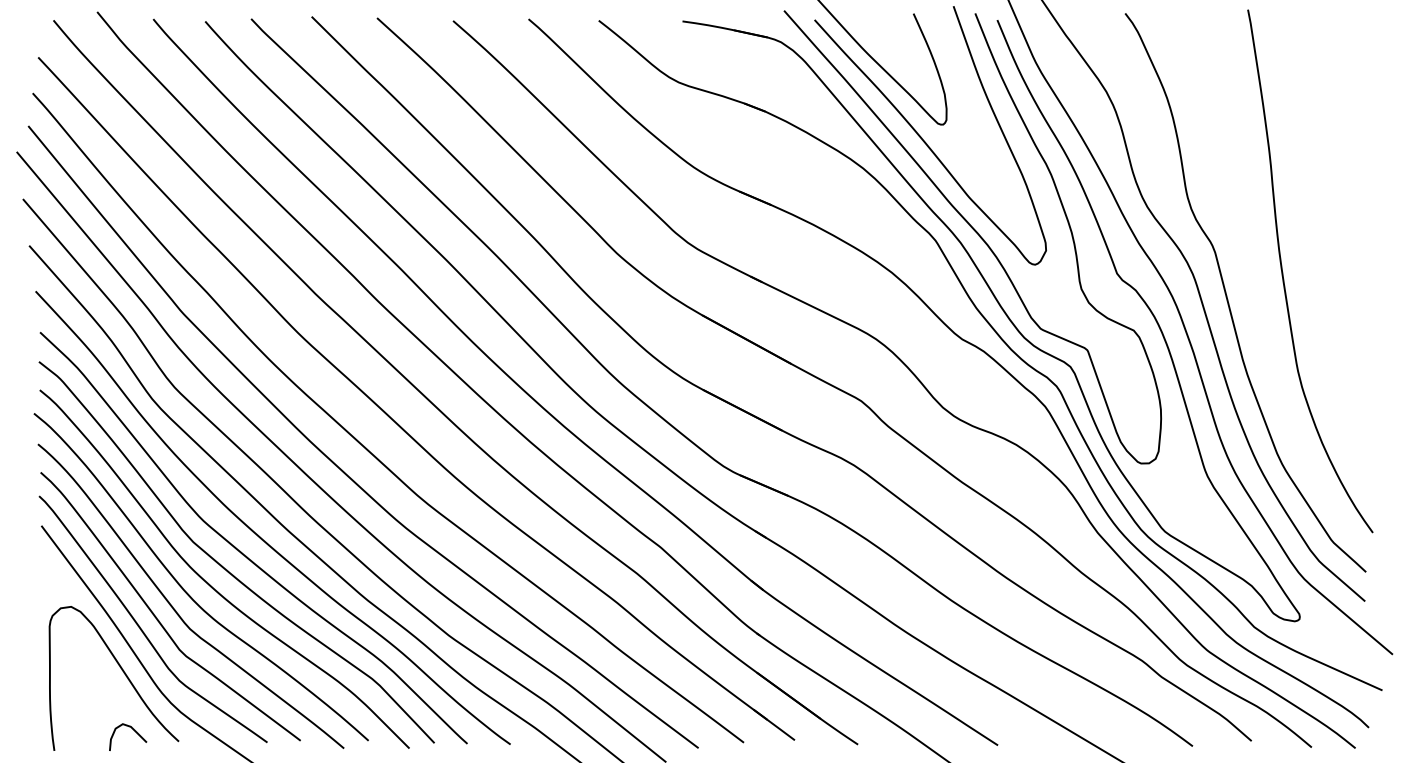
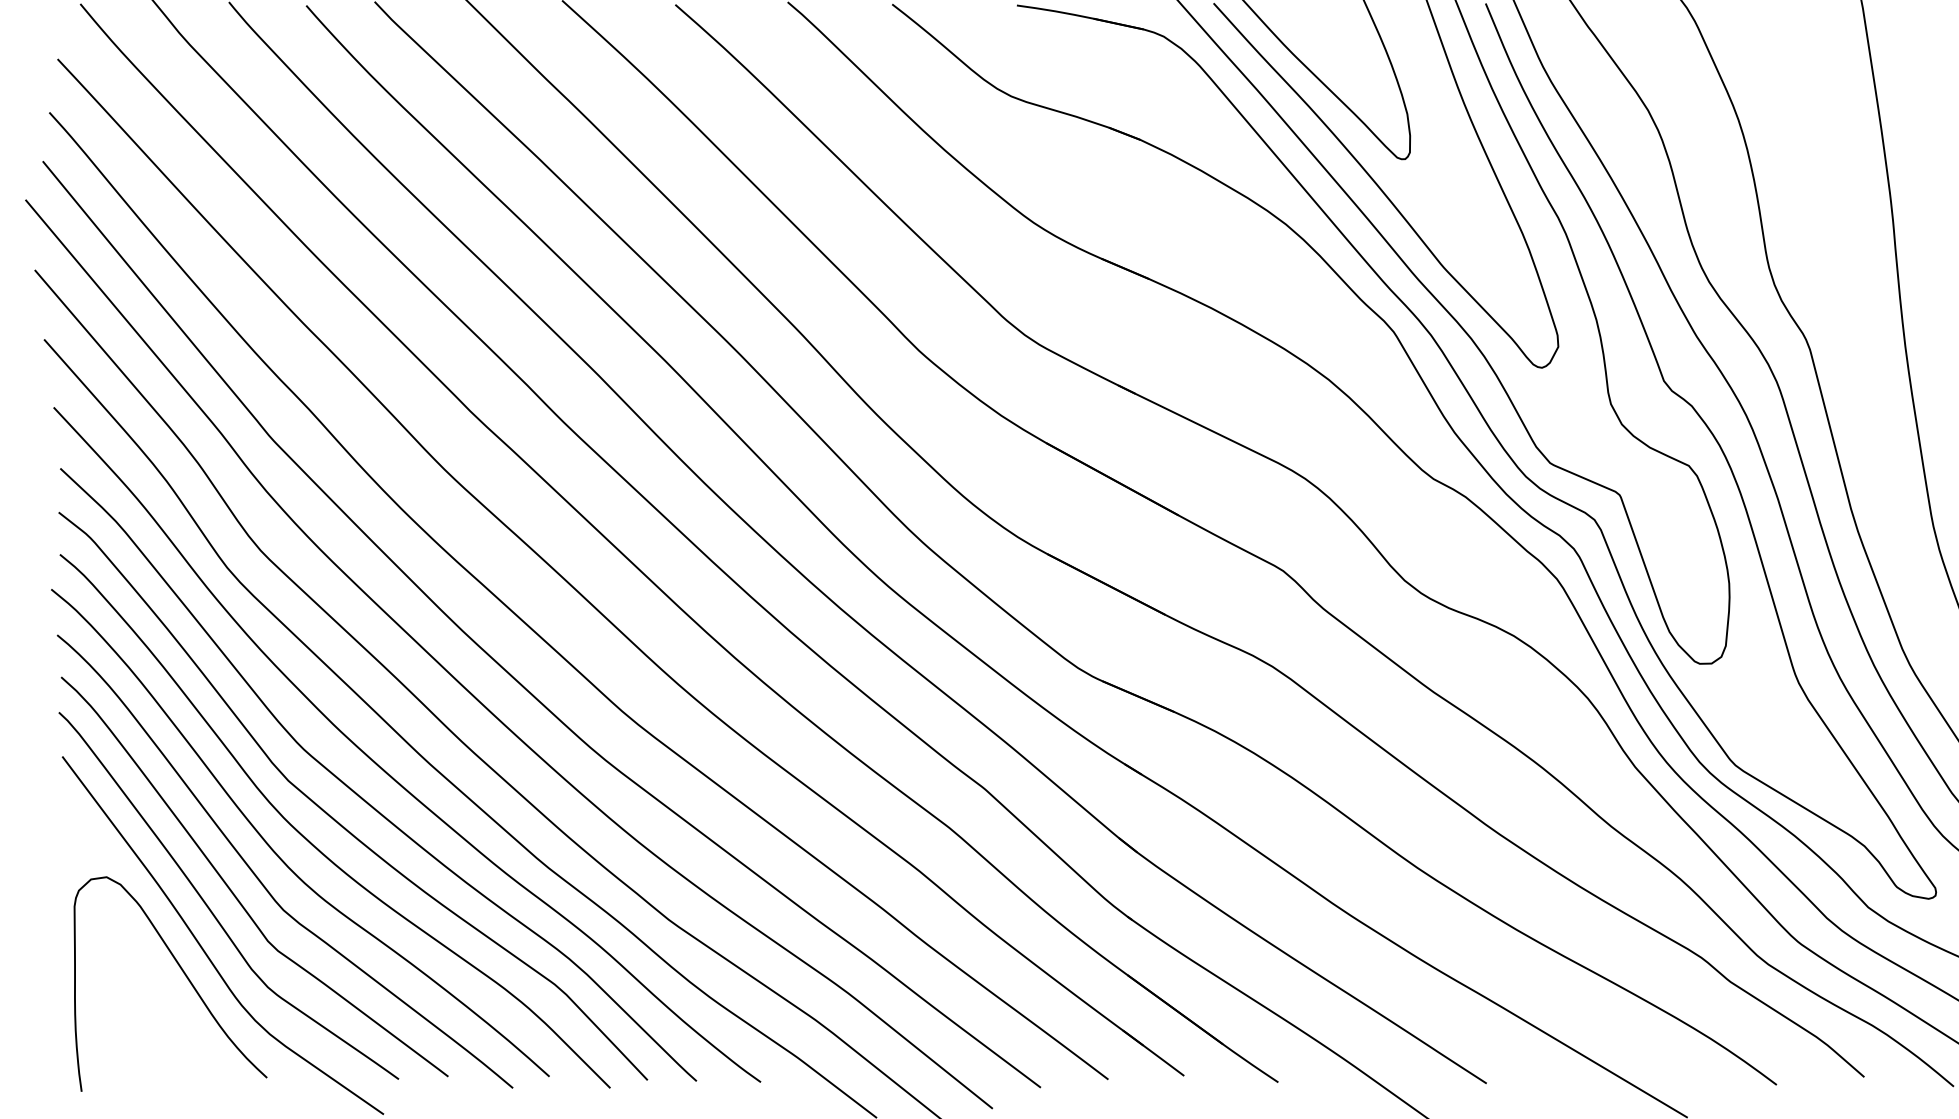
curve: (133, 730) -> (199, 1061), removed

